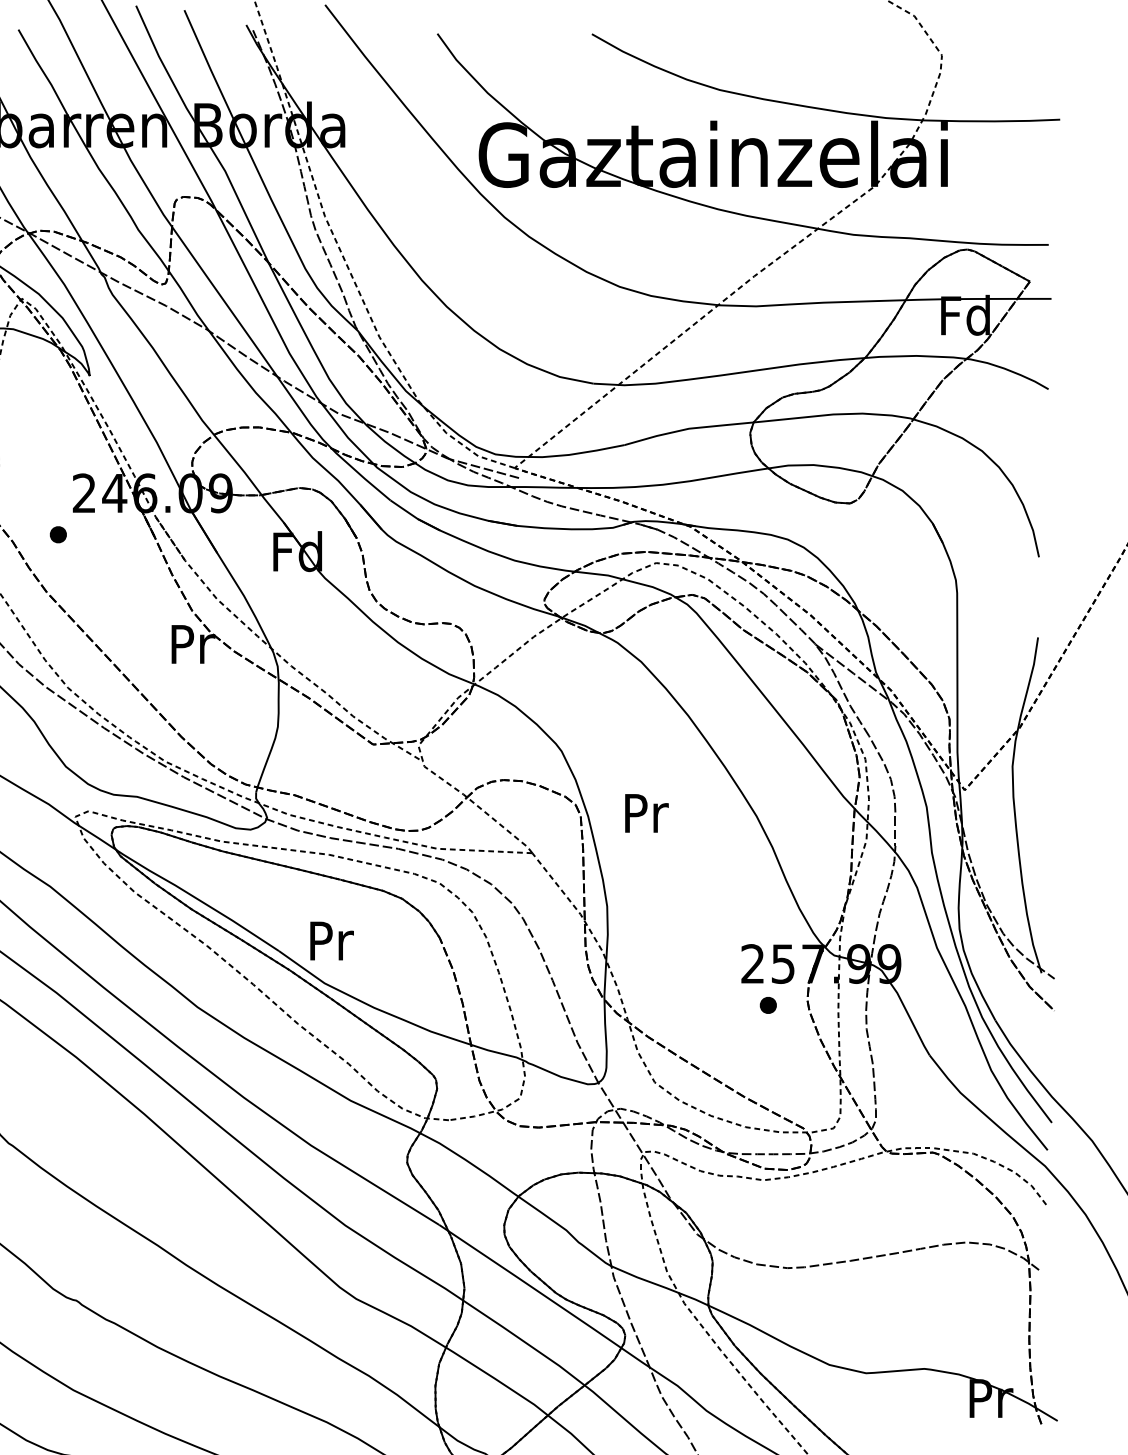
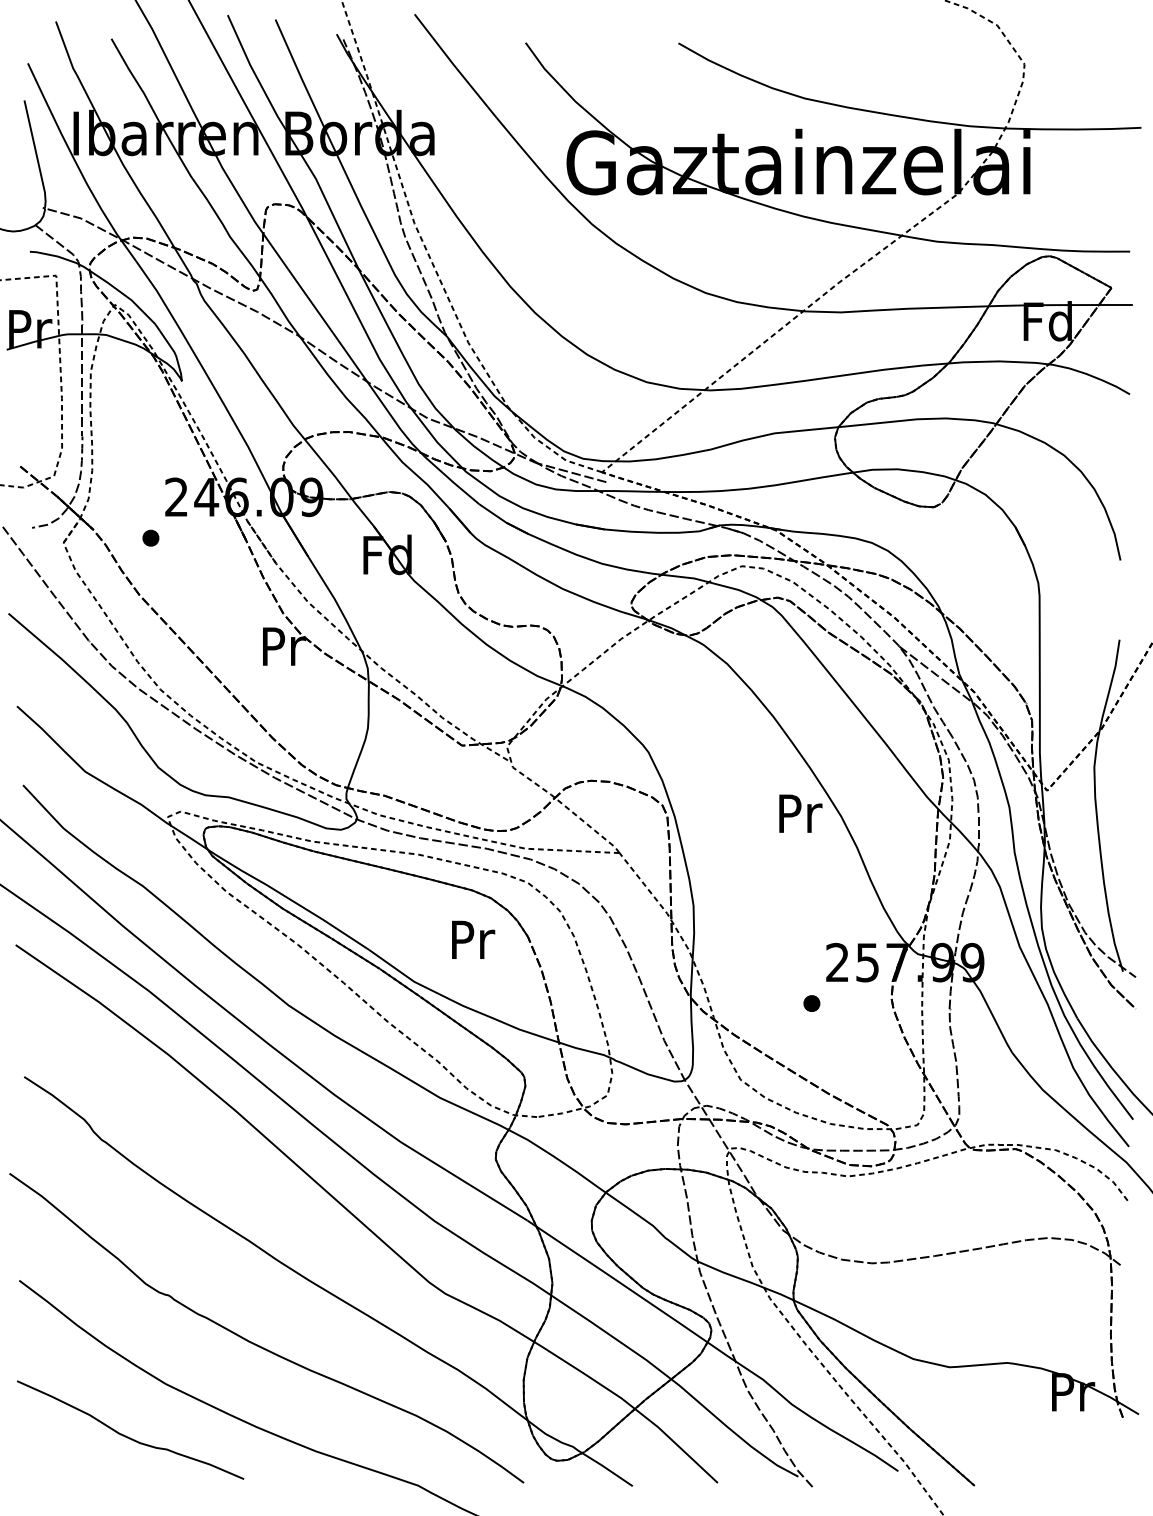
text: (646, 813) -> (800, 813), moved
text: (332, 940) -> (473, 939), moved
part: (767, 1005) -> (811, 1003), moved

